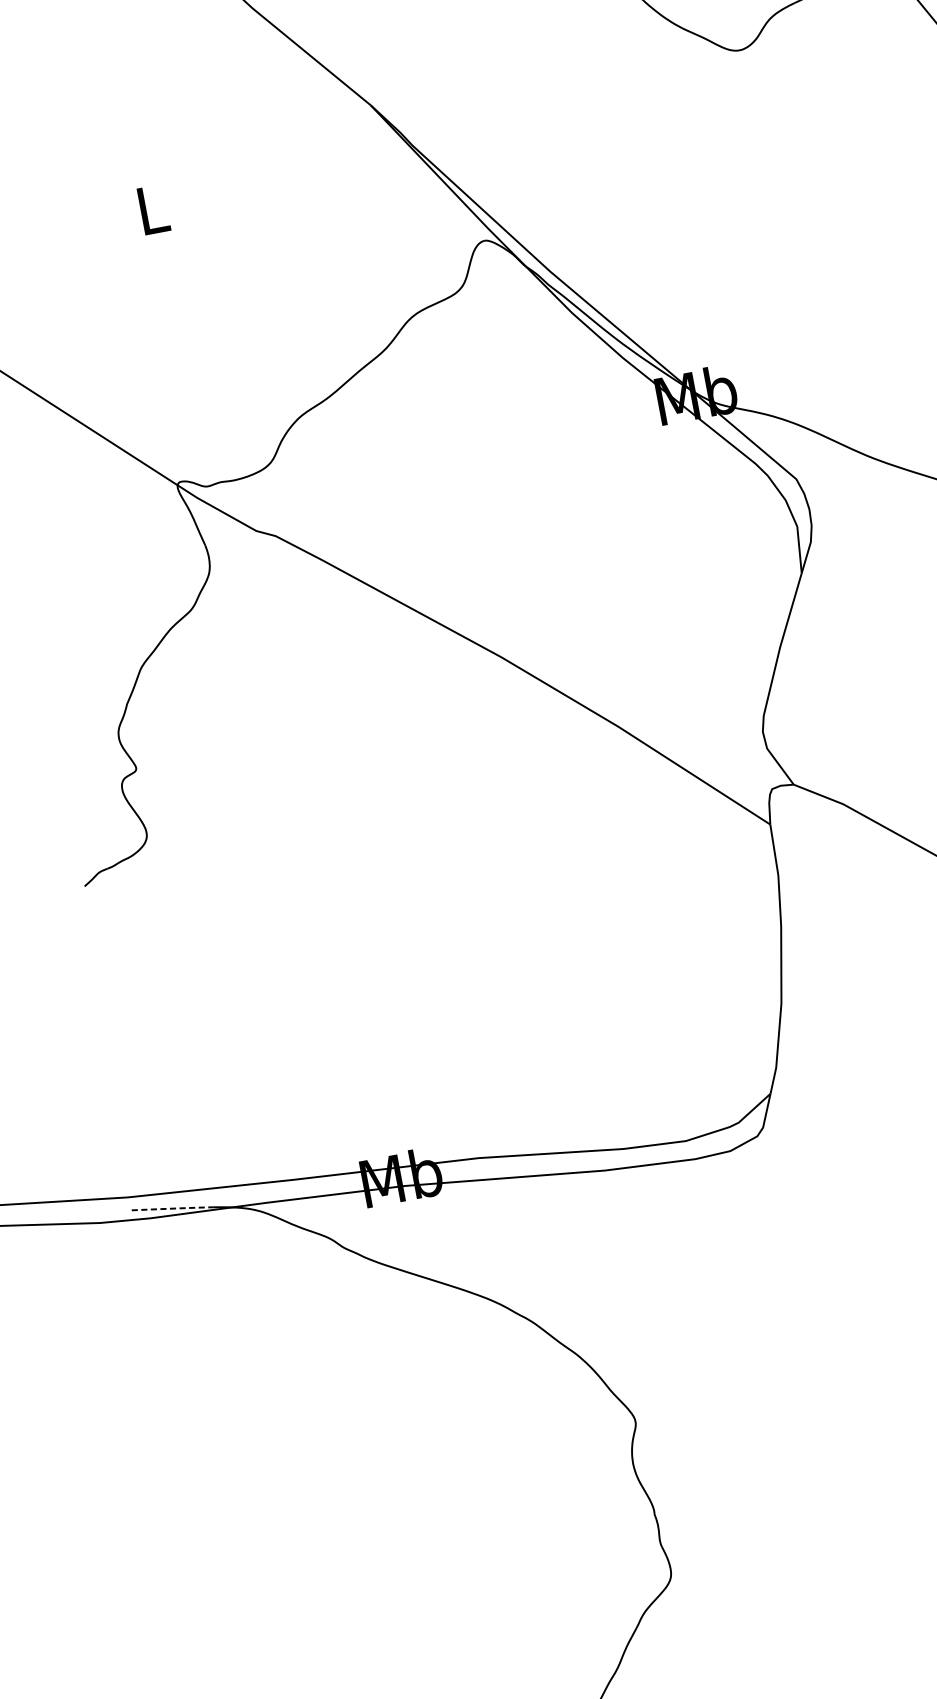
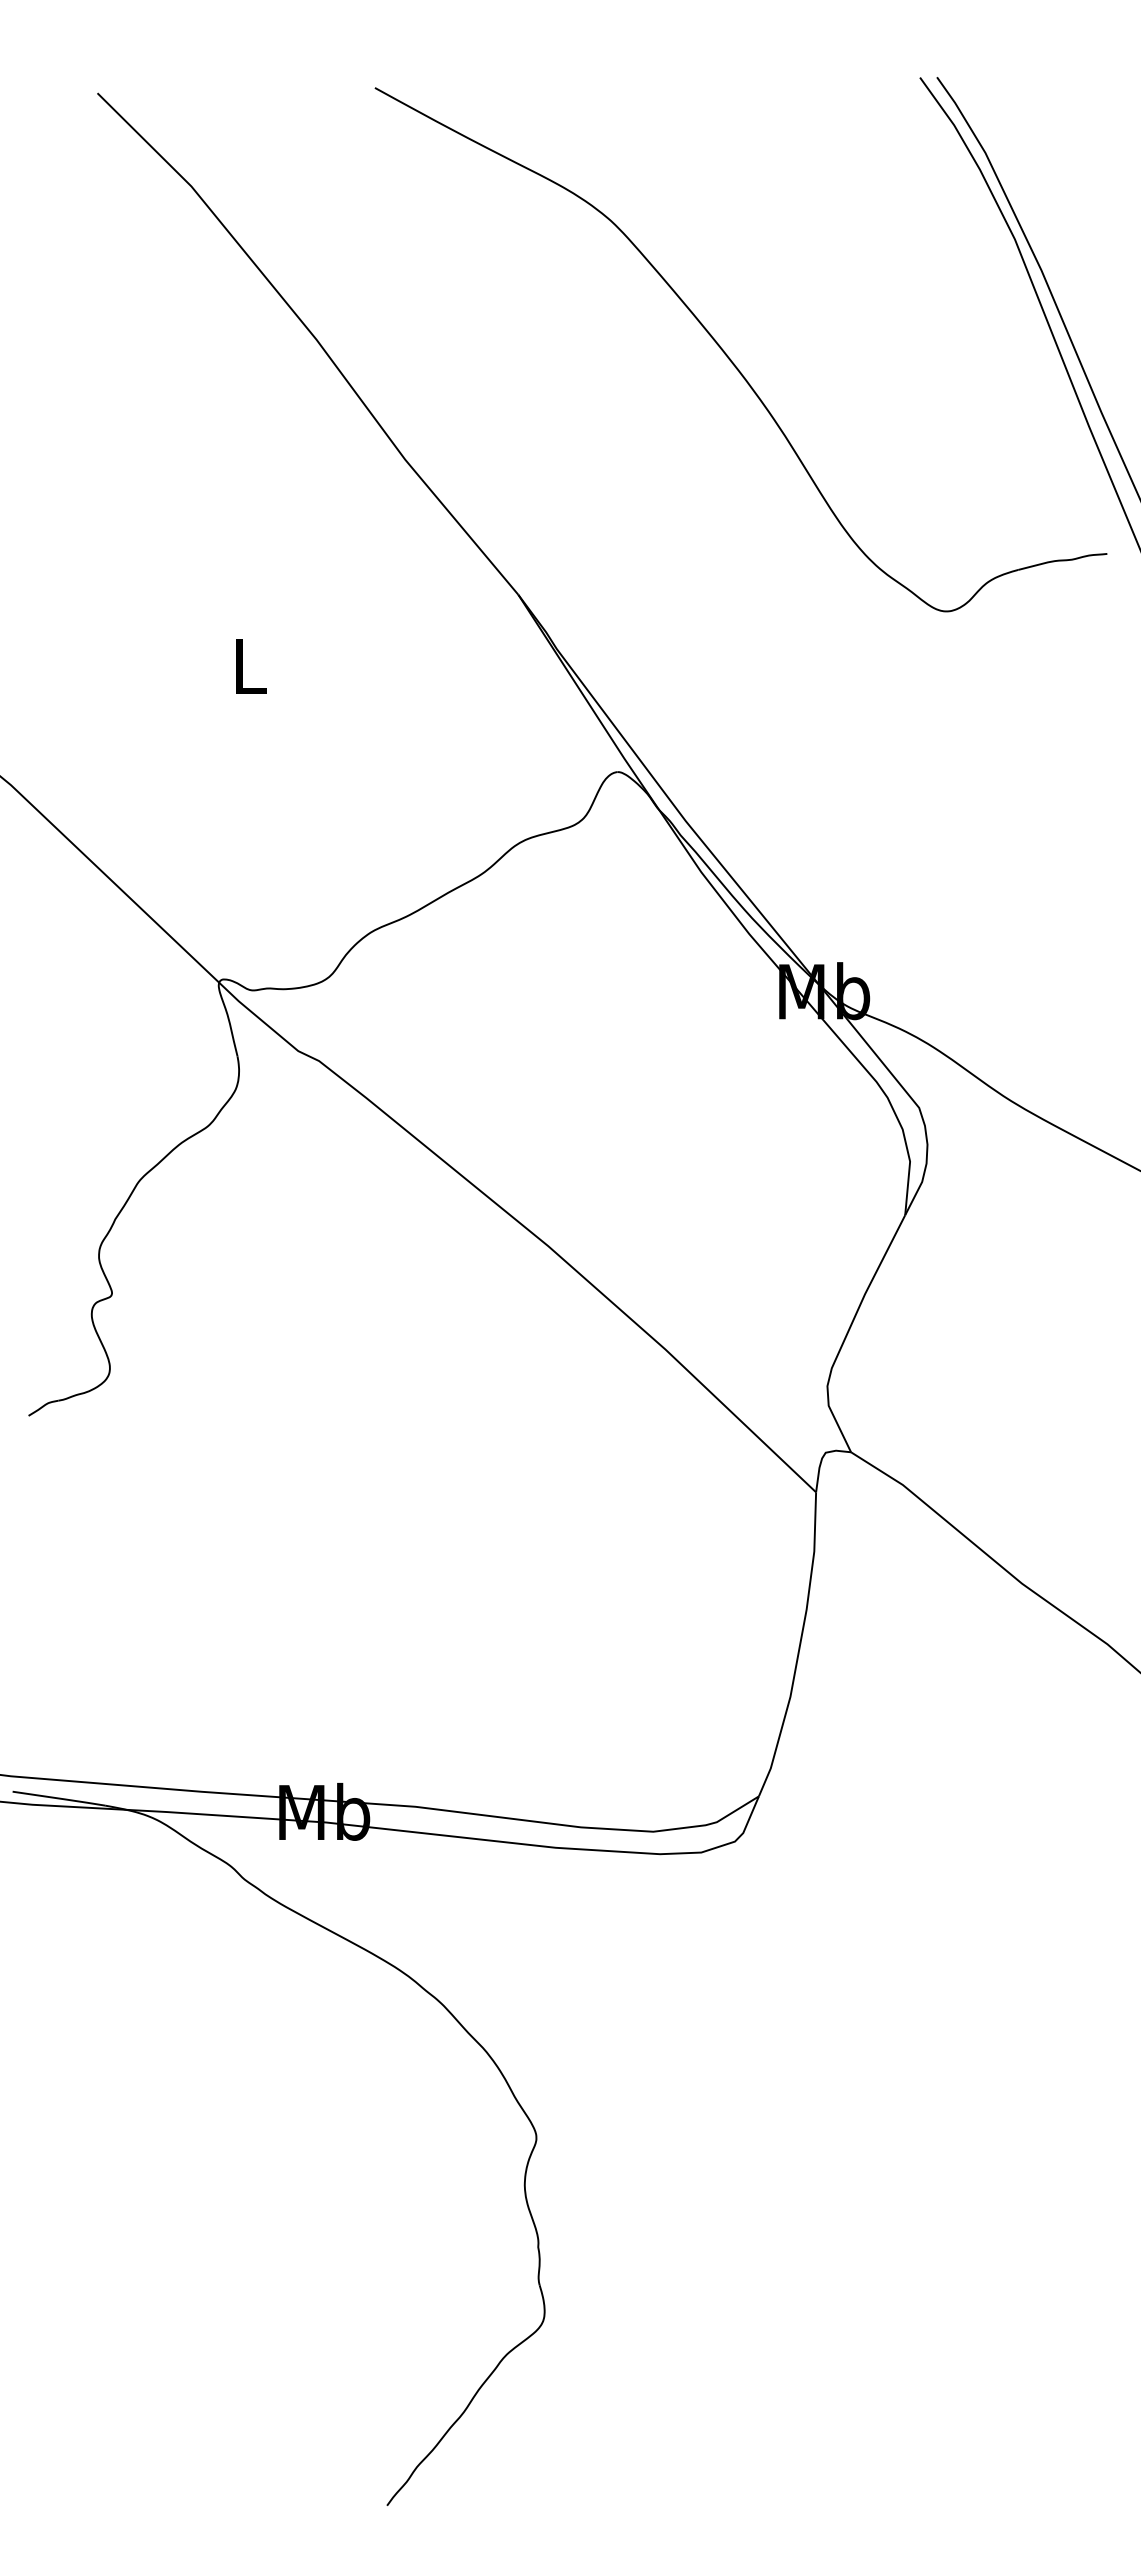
line: (173, 1208) -> (60, 1798), dashed -> solid

